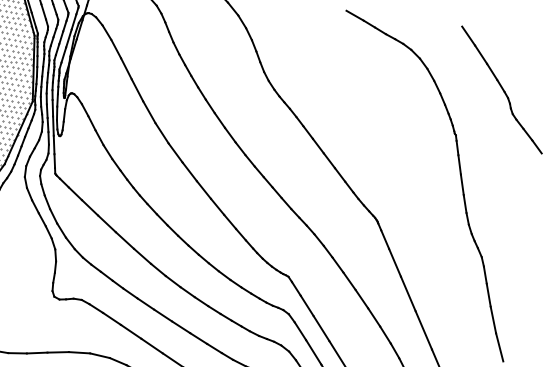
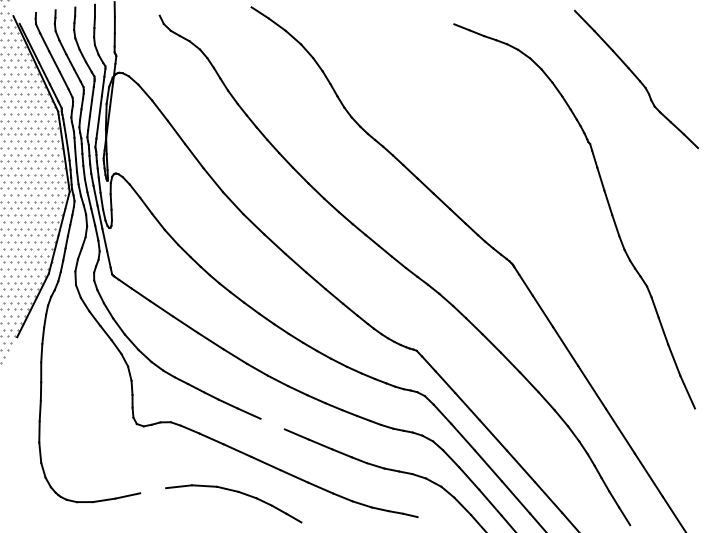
line: (354, 15) -> (442, 19), removed
line: (163, 315) -> (272, 423), removed
line: (58, 352) -> (153, 490), removed

